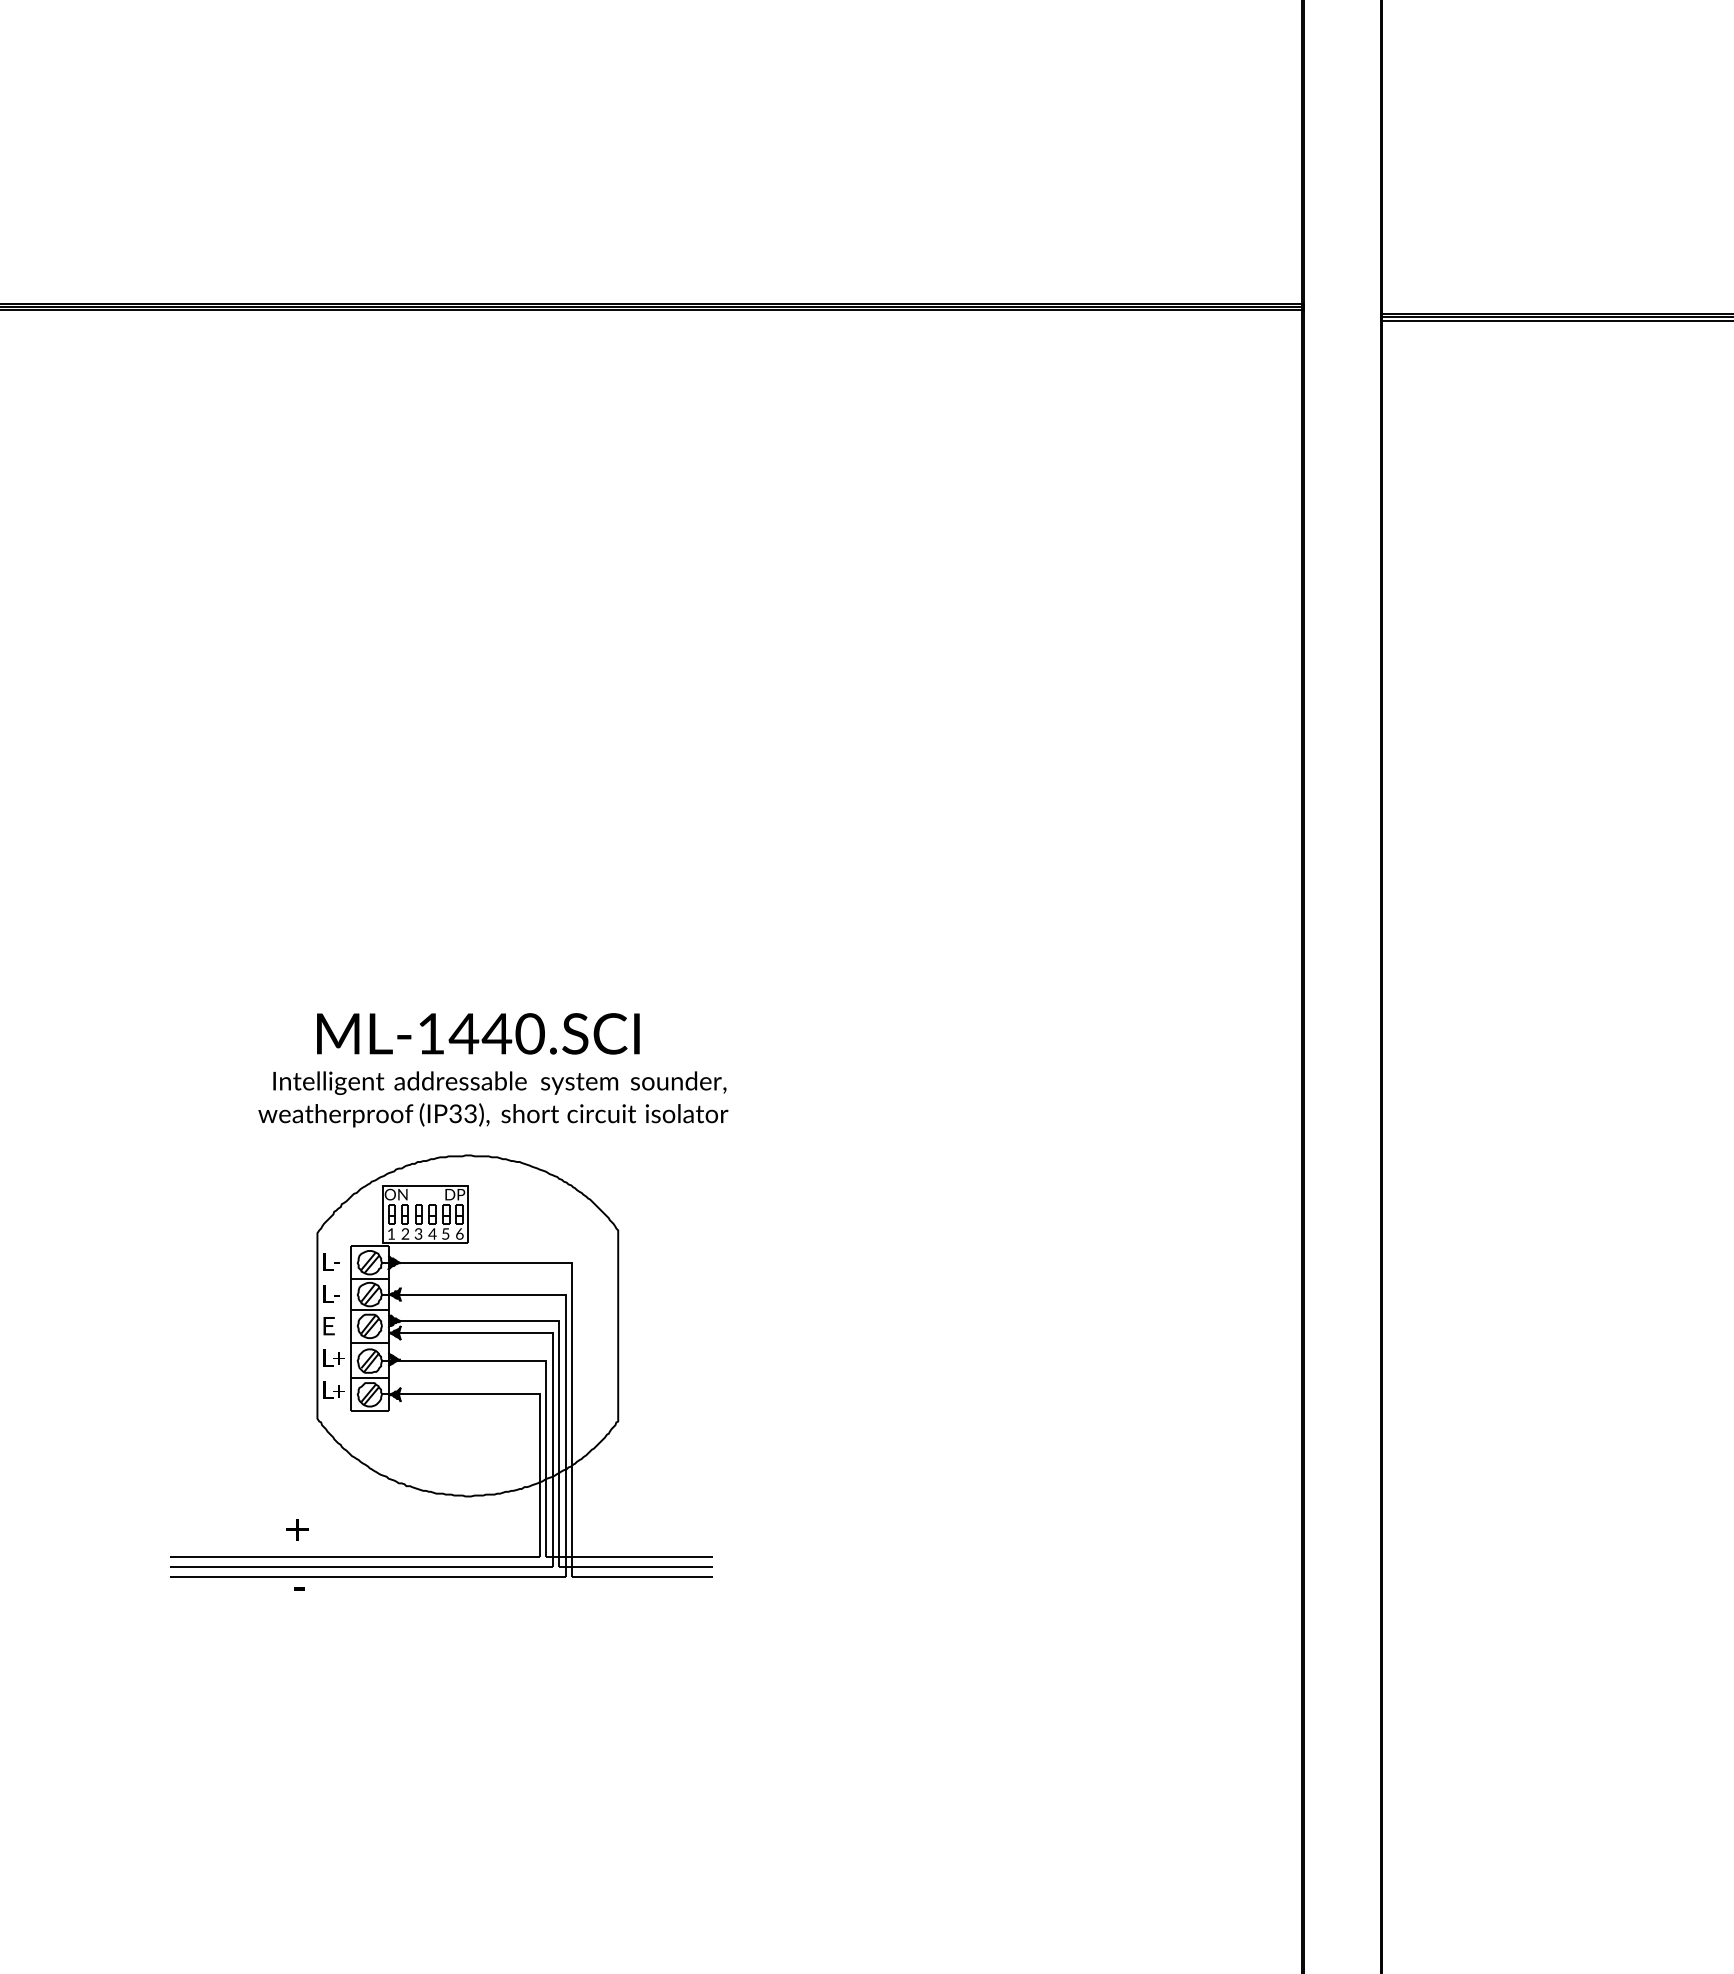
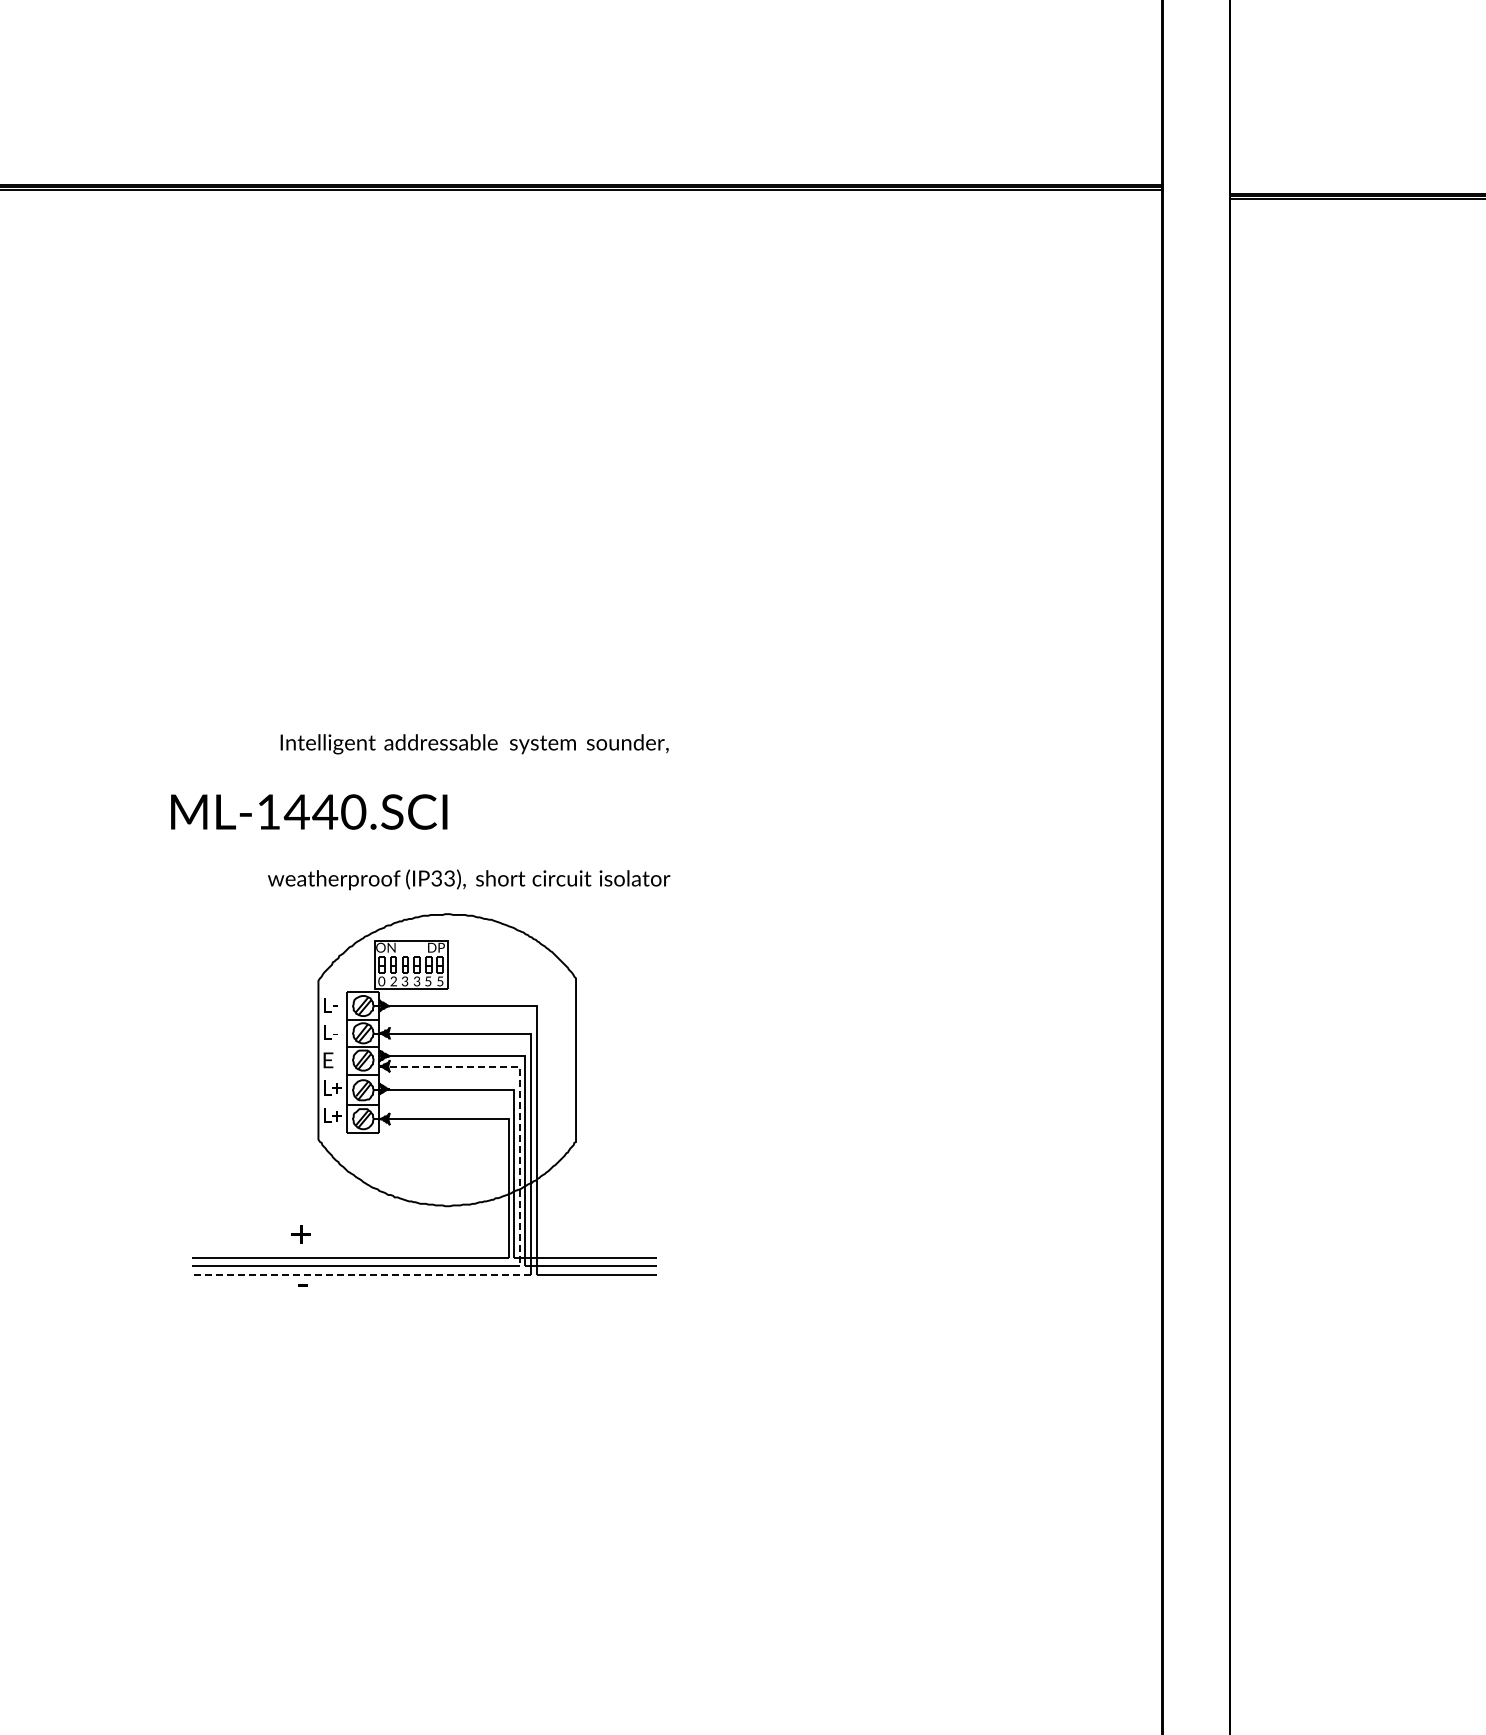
text: (478, 1033) -> (309, 811), moved
text: (499, 1083) -> (474, 744), moved
text: (391, 1234) -> (381, 981), 1 -> 0
text: (431, 1234) -> (416, 981), 4 -> 3
text: (459, 1234) -> (440, 981), 6 -> 5
line: (552, 1367) -> (519, 1095), solid -> dashed
line: (367, 1577) -> (361, 1275), solid -> dashed

